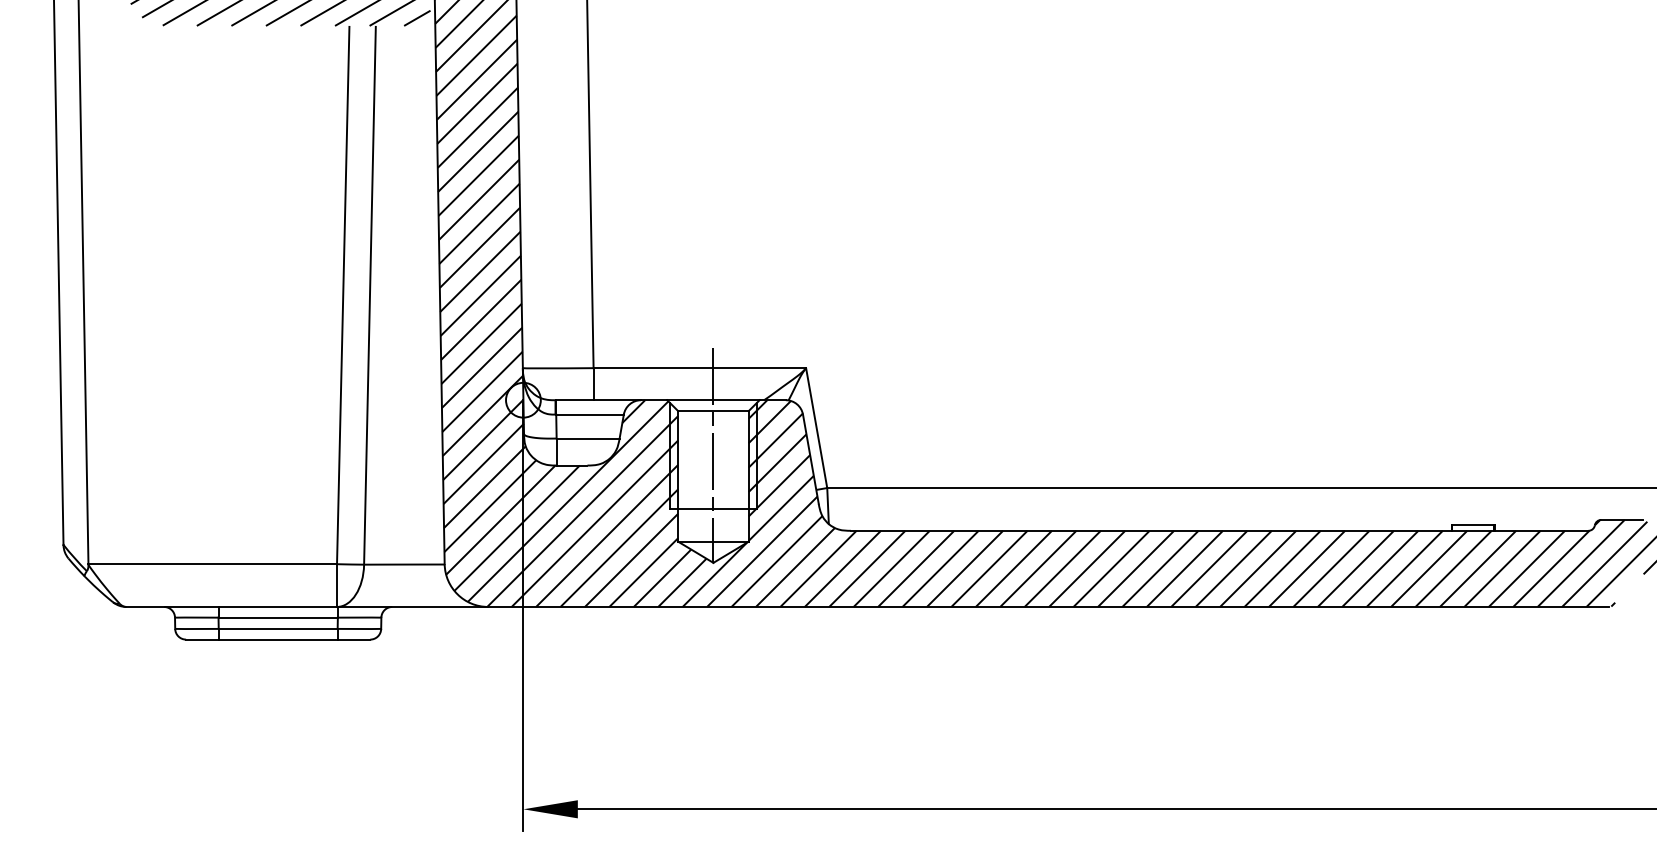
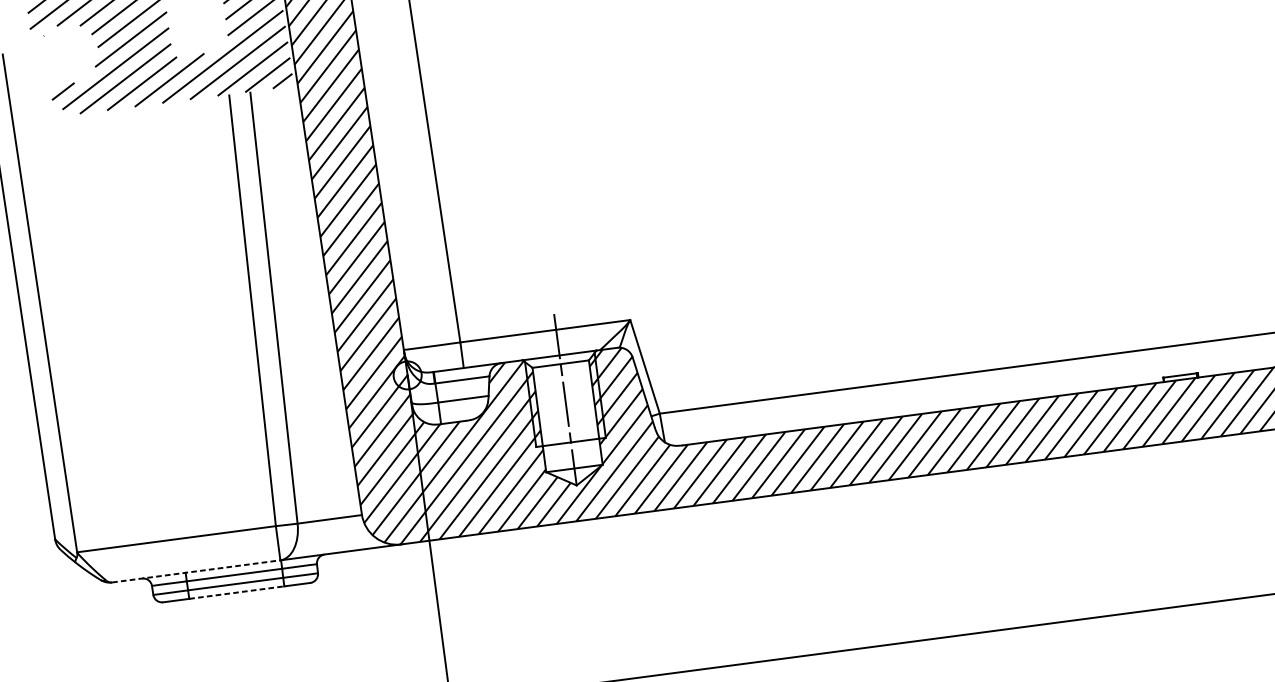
line: (232, 606) -> (196, 570), solid -> dashed
line: (278, 639) -> (237, 592), solid -> dashed

